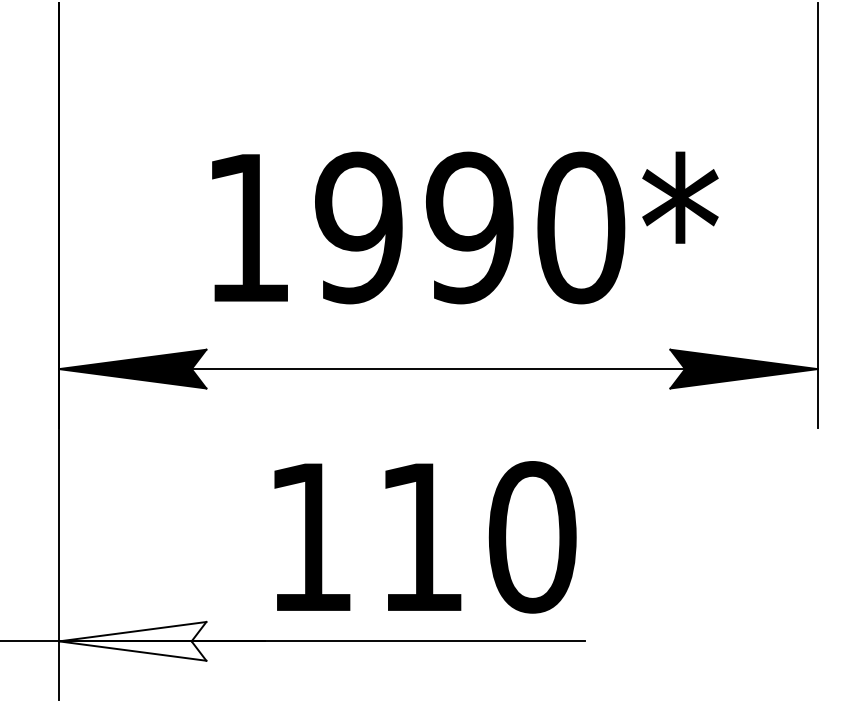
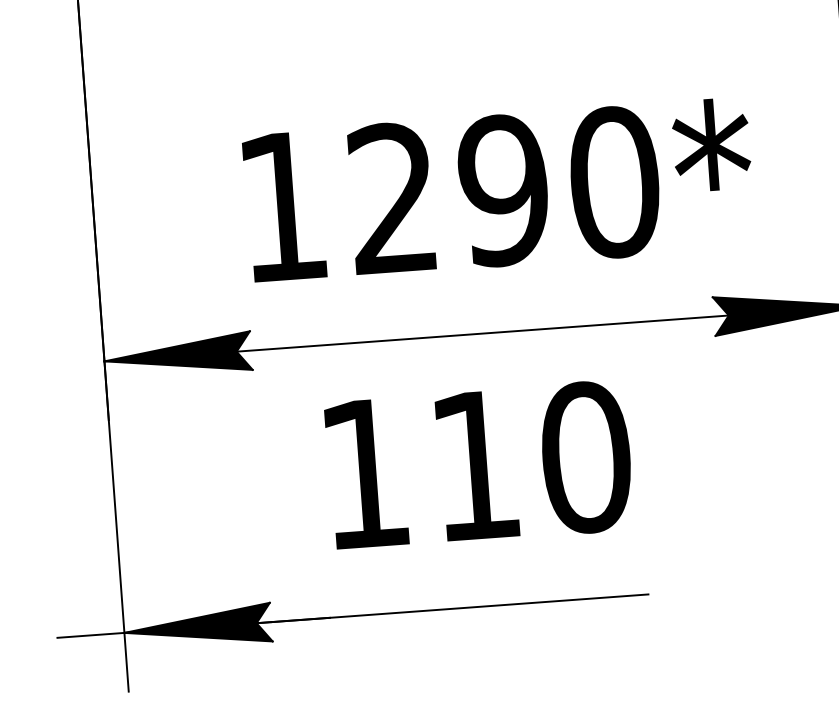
text: (358, 227) -> (392, 198), 1990* -> 1290*
text: (425, 537) -> (479, 465), moved
fill: (132, 641) -> (197, 627), added

